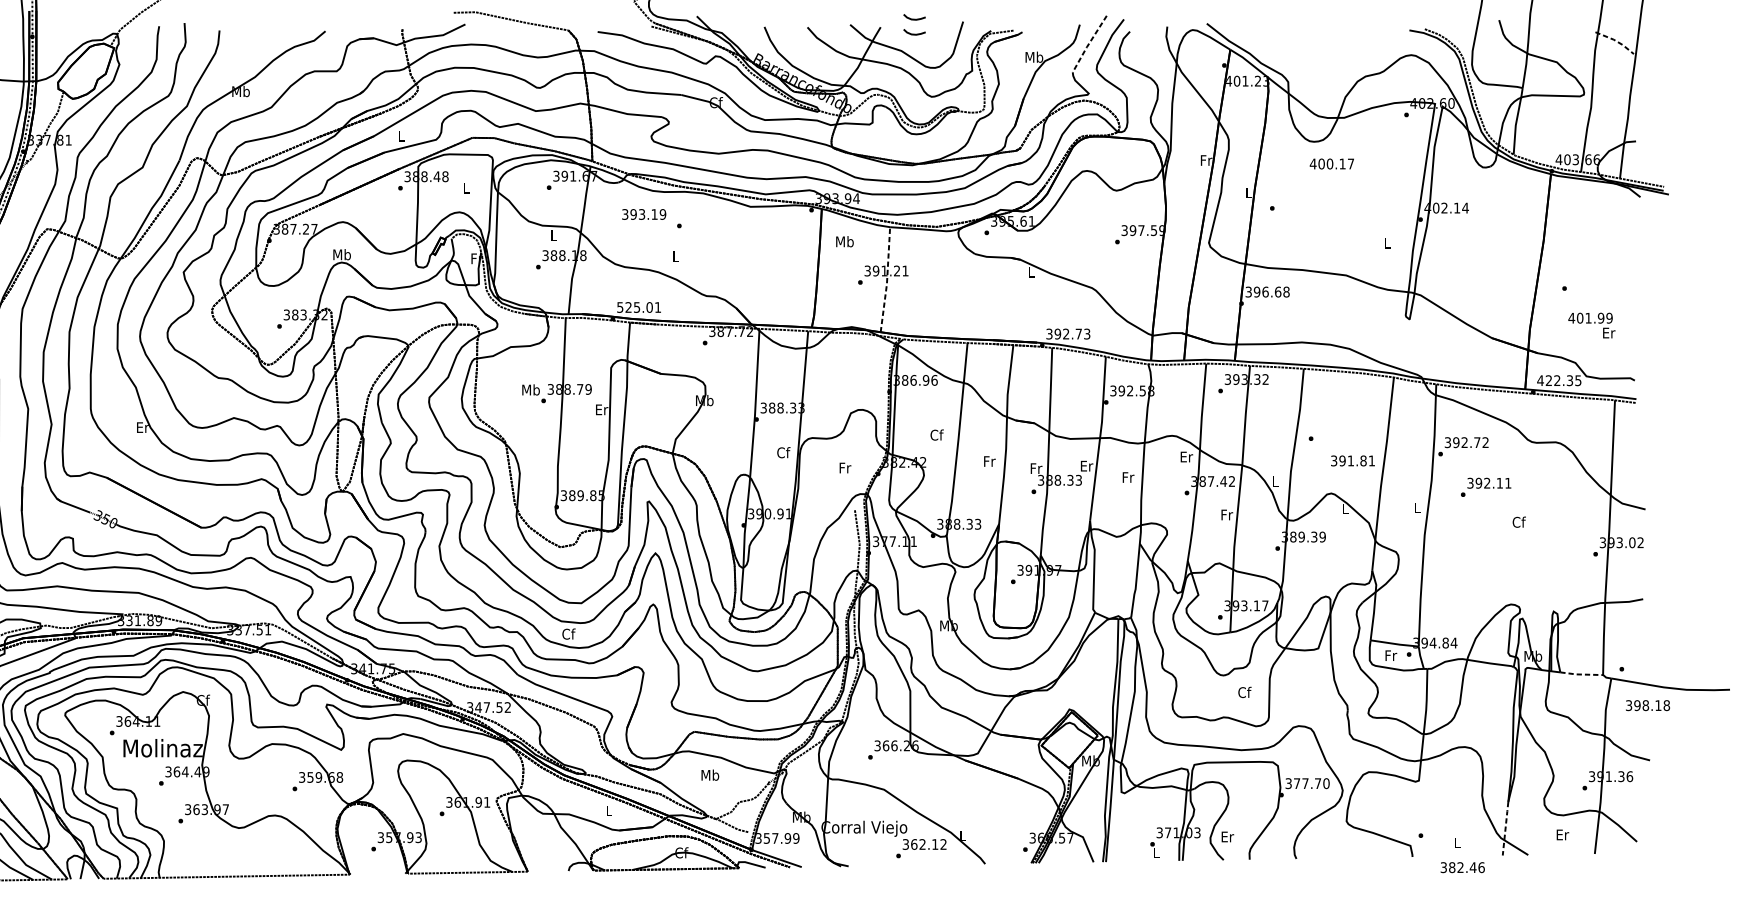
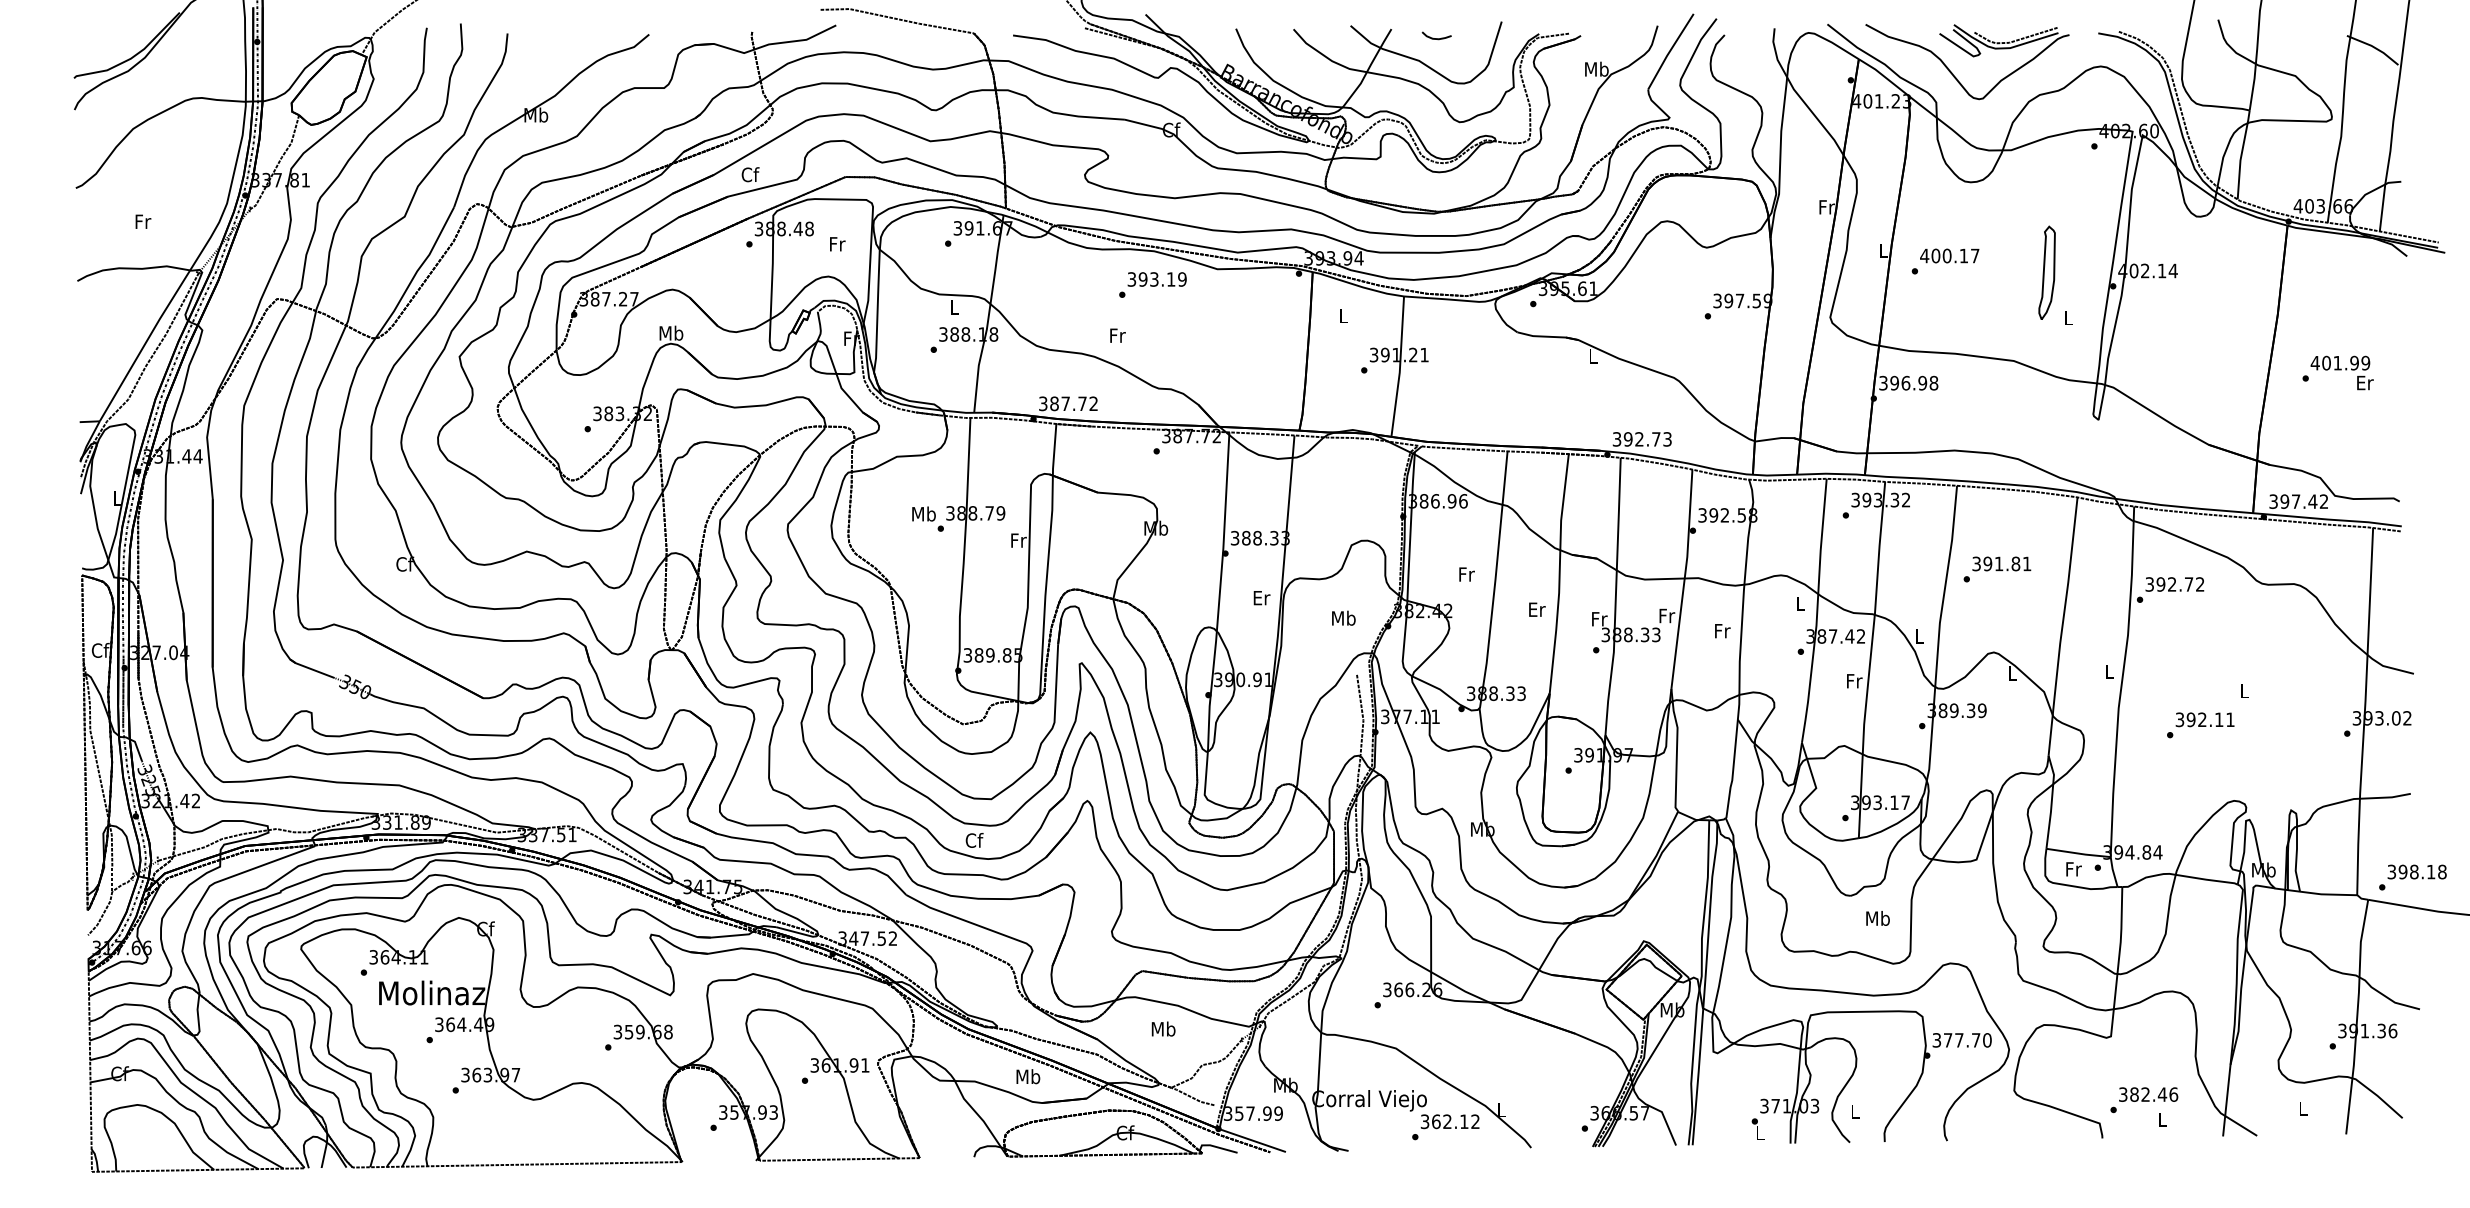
curve: (914, 19) -> (1436, 18), removed
line: (1616, 40) -> (2374, 47), dashed -> solid
line: (1088, 43) -> (1669, 51), dashed -> solid
part: (1314, 47) -> (1971, 56), added
text: (401, 135) -> (750, 174), L -> Cf
text: (1331, 163) -> (1949, 255), moved
text: (466, 188) -> (837, 244), L -> Fr
part: (1370, 209) -> (2046, 272), added
text: (643, 214) -> (1156, 279), moved
text: (844, 241) -> (1343, 315), Mb -> L
text: (675, 256) -> (1117, 335), L -> Fr
line: (887, 279) -> (1400, 366), dashed -> solid
text: (1277, 291) -> (1922, 382), 396.68 -> 396.98
text: (639, 307) -> (1068, 403), 525.01 -> 387.72
text: (1591, 325) -> (2341, 372), moved
text: (1559, 380) -> (2298, 501), 422.35 -> 397.42
text: (601, 409) -> (1018, 540), Er -> Fr
text: (143, 426) -> (405, 563), Er -> Cf
text: (936, 434) -> (1466, 573), Cf -> Fr
text: (783, 452) -> (1261, 597), Cf -> Er
text: (1186, 456) -> (1800, 603), Er -> L
text: (1352, 460) -> (2001, 563), moved
text: (989, 461) -> (1537, 609), Fr -> Er
text: (1087, 466) -> (1667, 616), Er -> Fr
text: (844, 467) -> (1343, 617), Fr -> Mb
text: (1485, 487) -> (2200, 725), moved
text: (1519, 521) -> (2245, 690), Cf -> L
line: (1581, 674) -> (2328, 894), dashed -> solid
text: (1244, 691) -> (1877, 917), Cf -> Mb
text: (1647, 705) -> (2416, 871), moved
text: (609, 810) -> (1028, 1076), L -> Mb
line: (1505, 828) -> (2226, 1100), dashed -> solid
text: (1562, 834) -> (2303, 1108), Er -> L
text: (1227, 836) -> (1855, 1111), Er -> L
text: (1462, 867) -> (2148, 1094), moved

